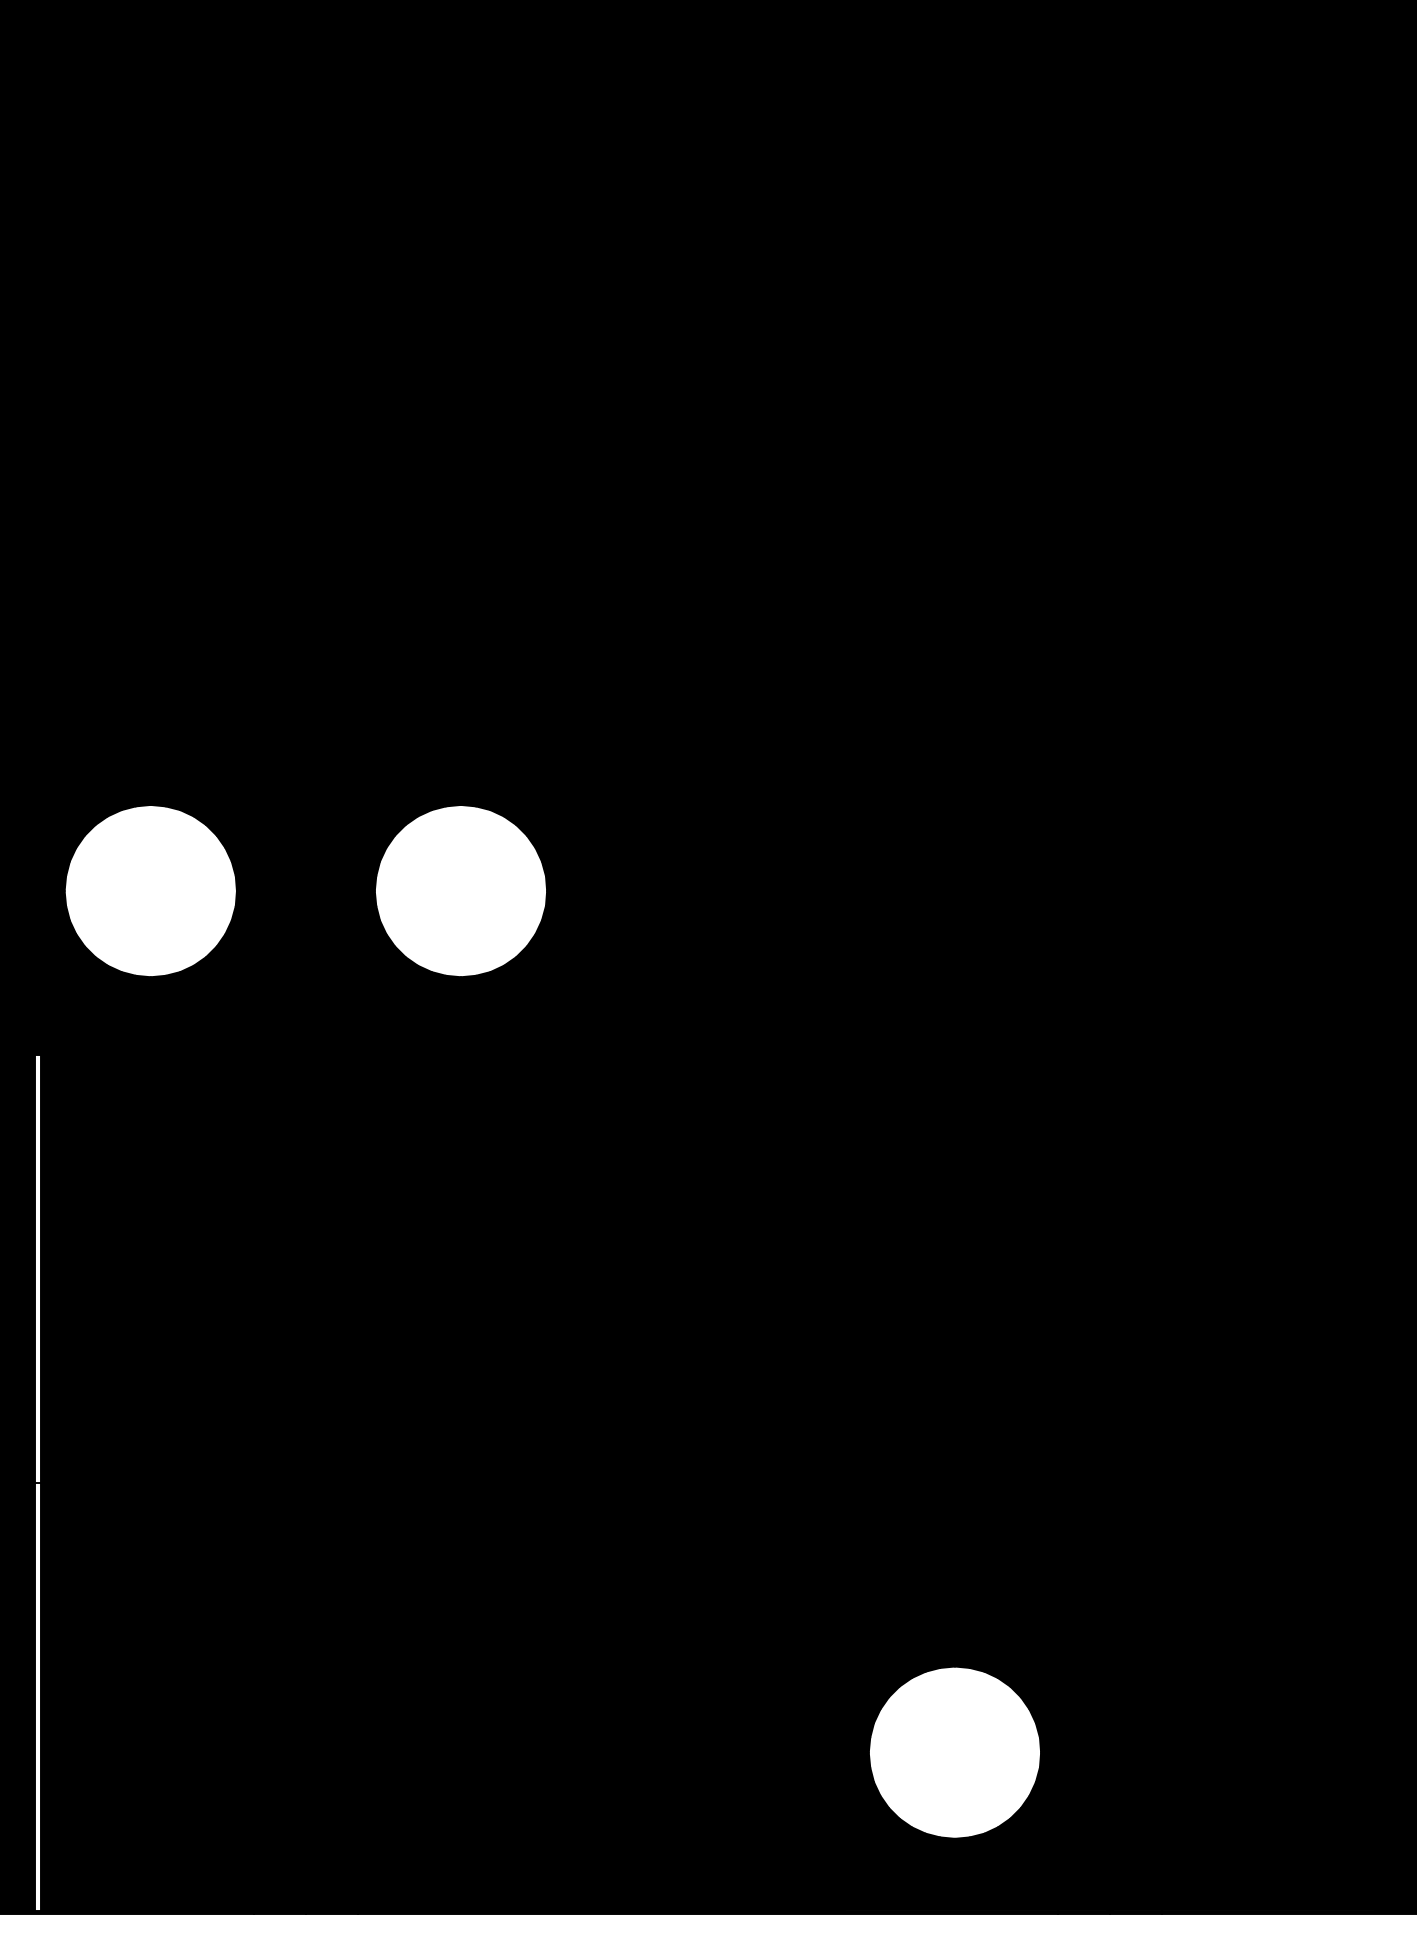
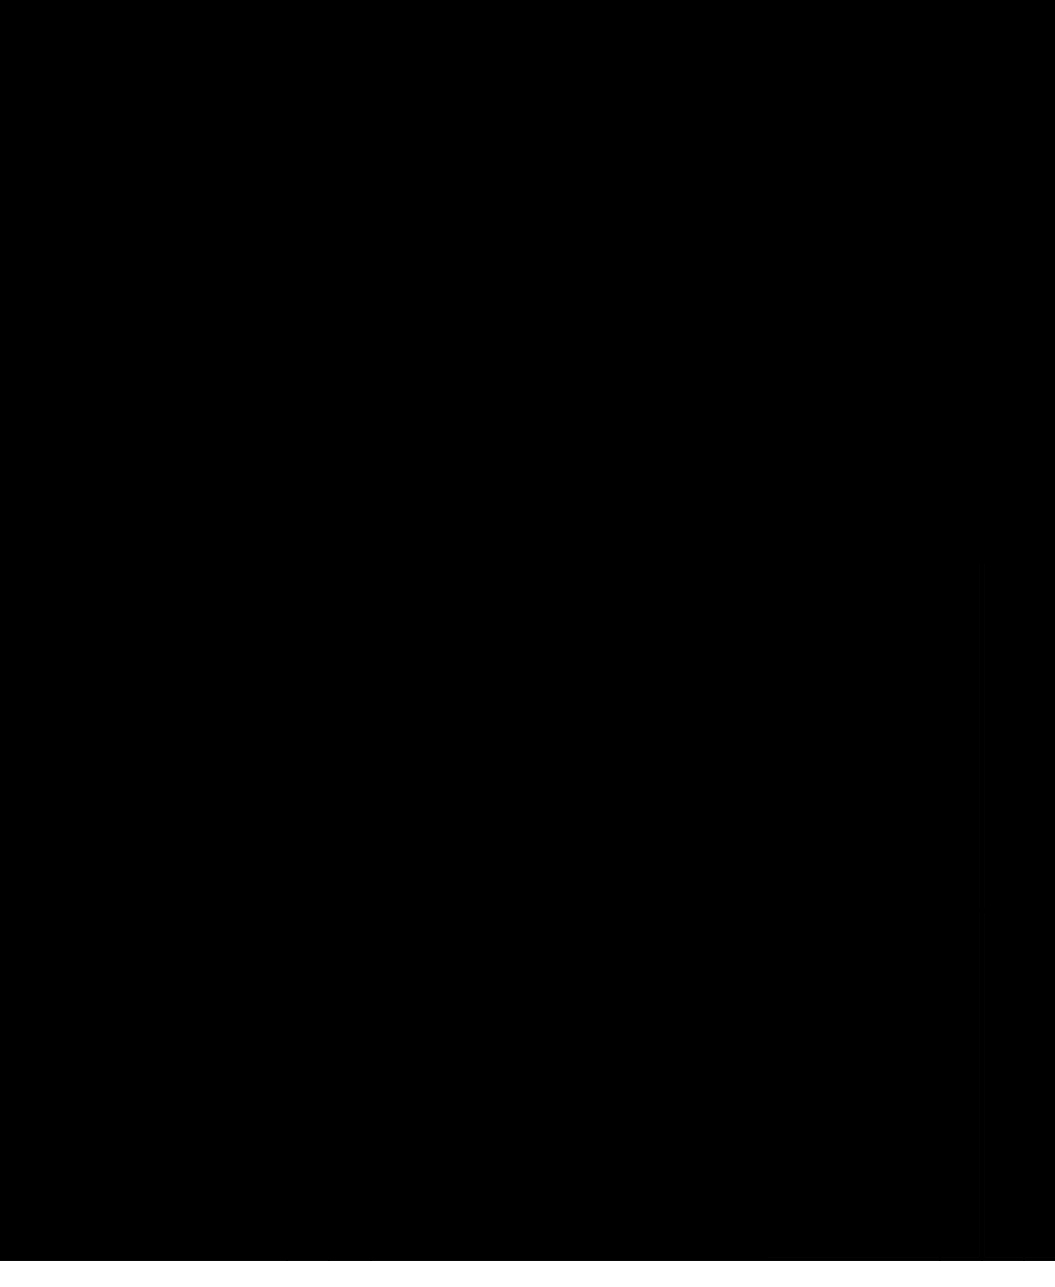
fill: (150, 890) -> (203, 429), added
fill: (460, 890) -> (454, 429), added
fill: (37, 1482) -> (111, 910), added
fill: (954, 1752) -> (855, 1129), added

